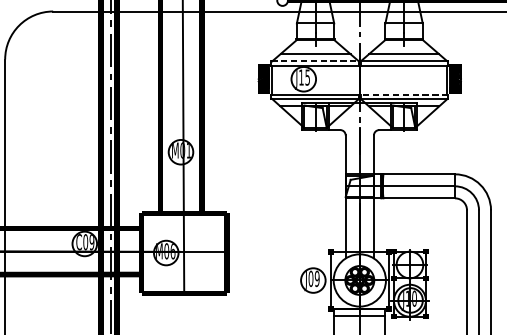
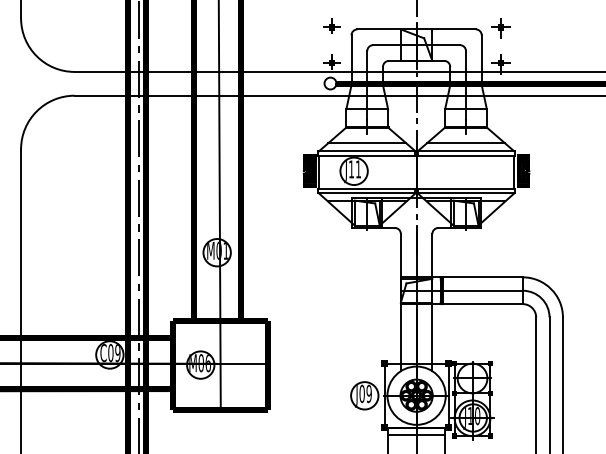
line: (315, 61) -> (367, 151), dashed -> solid
text: (307, 77) -> (358, 169), J15 -> J11
line: (404, 94) -> (466, 188), dashed -> solid

